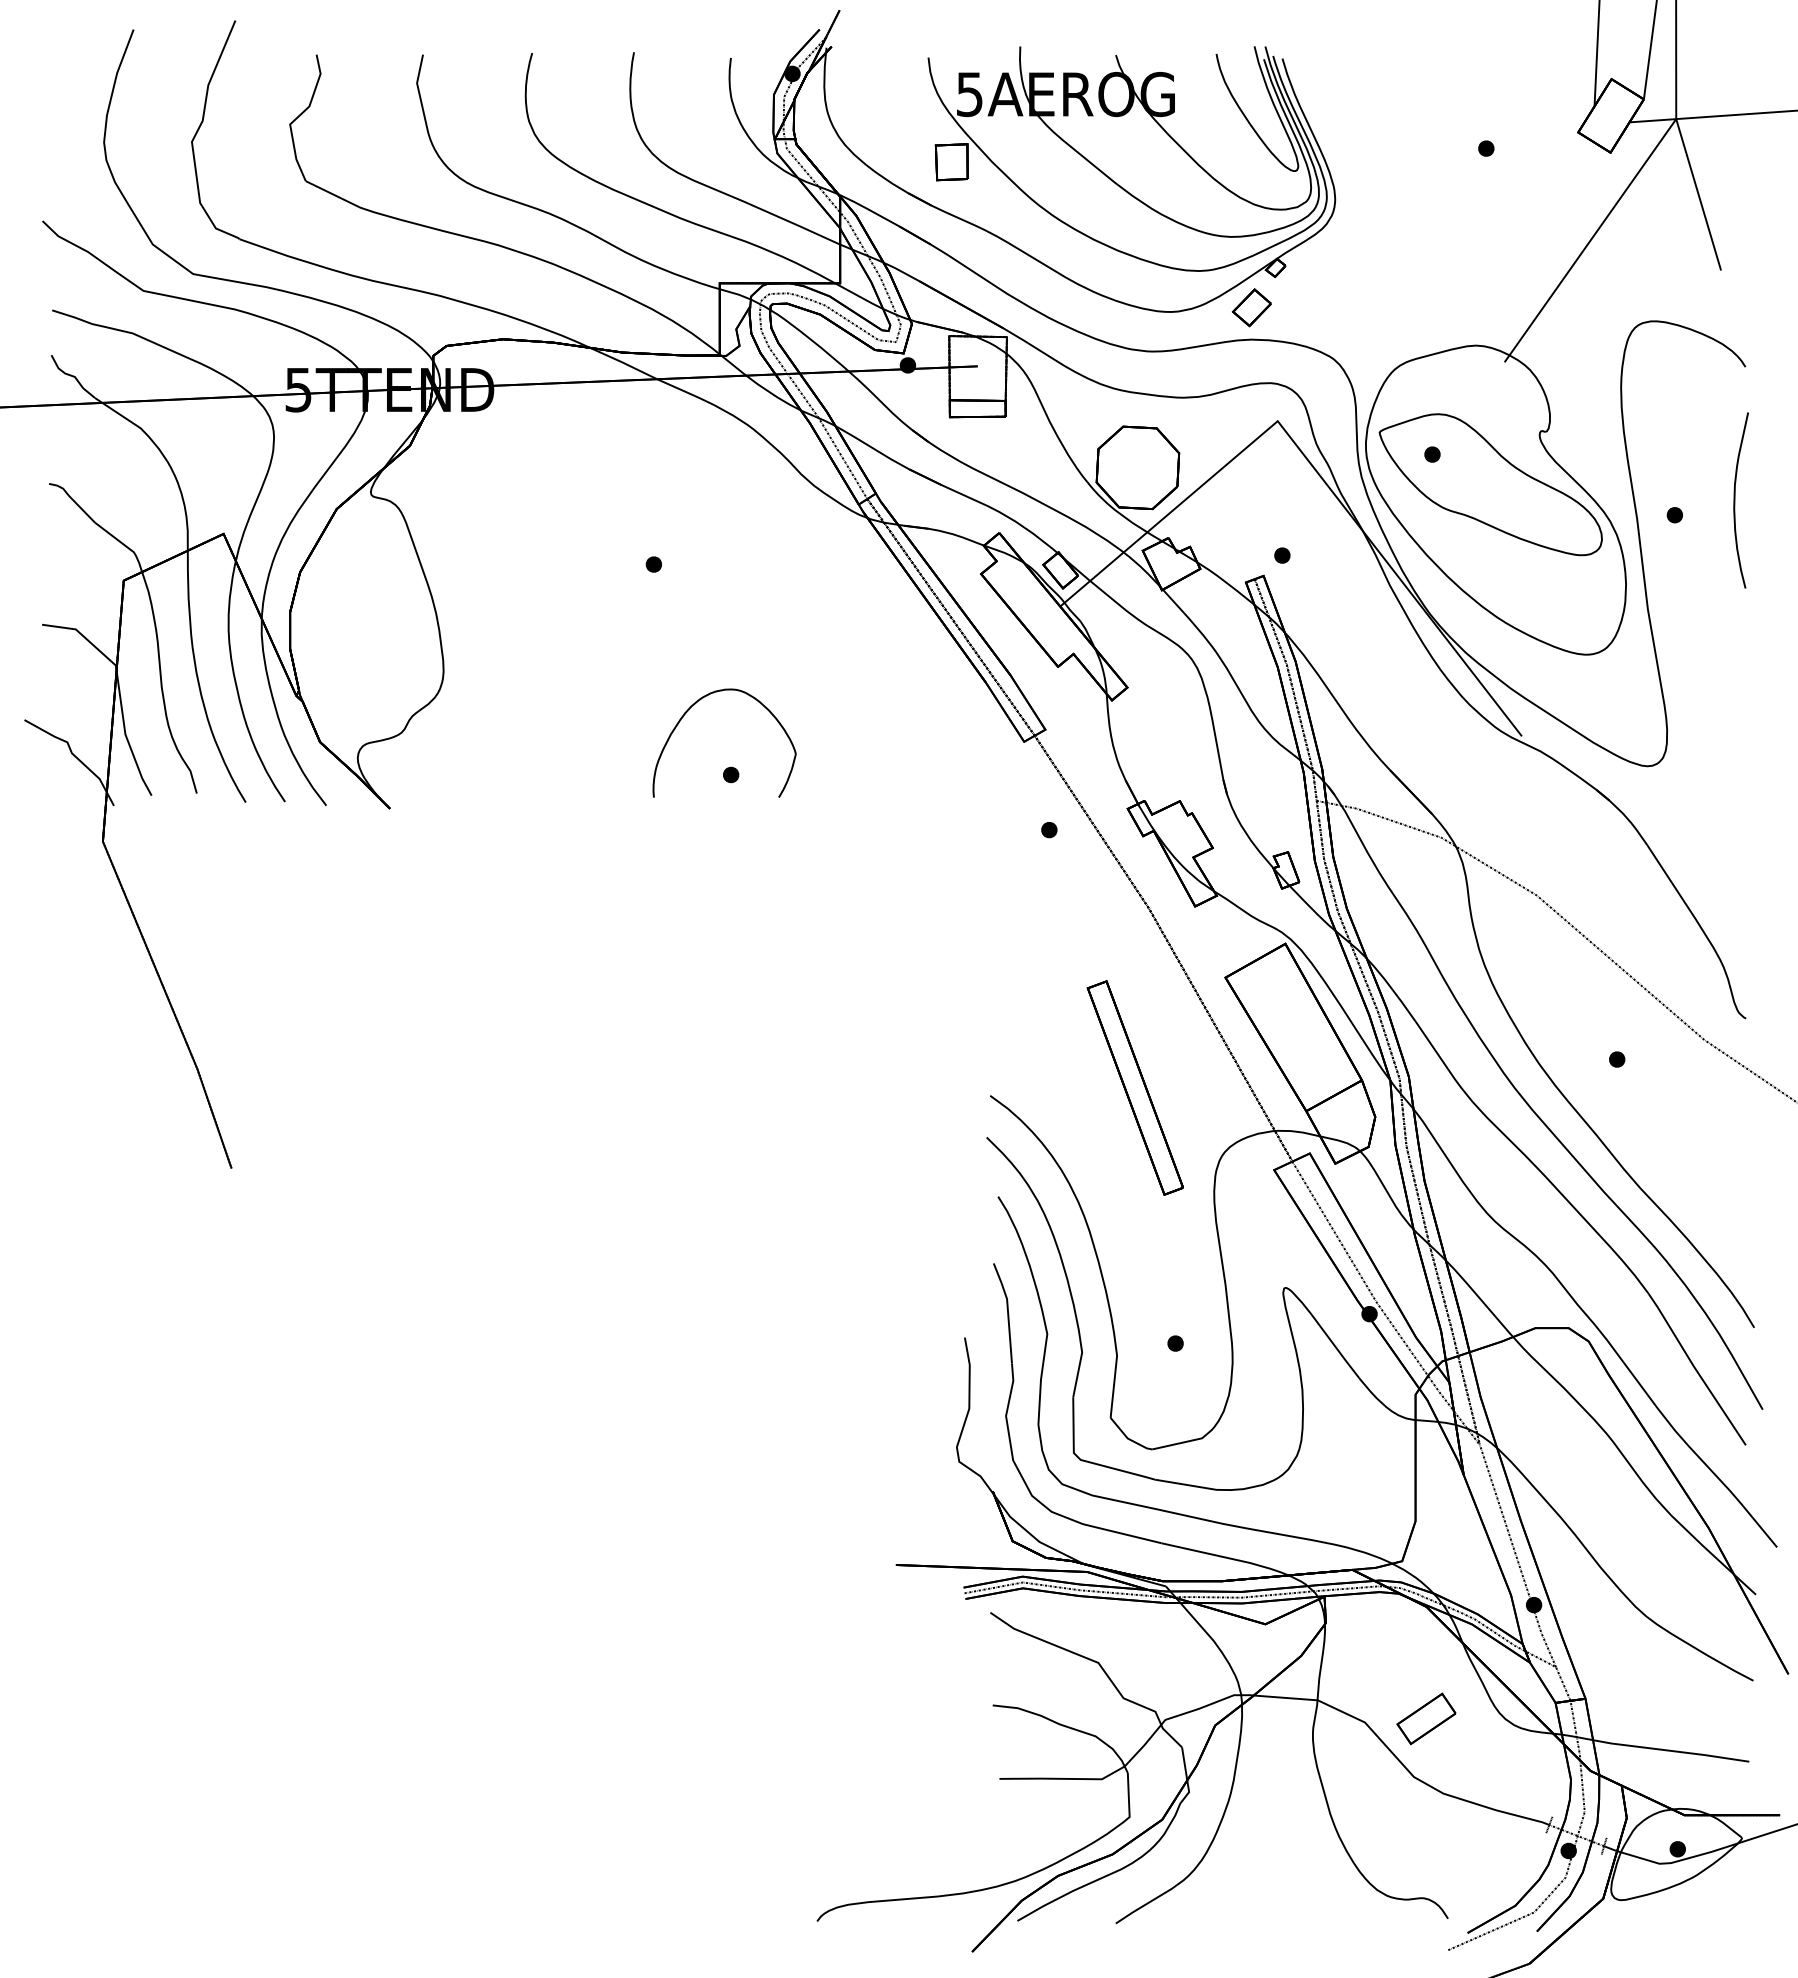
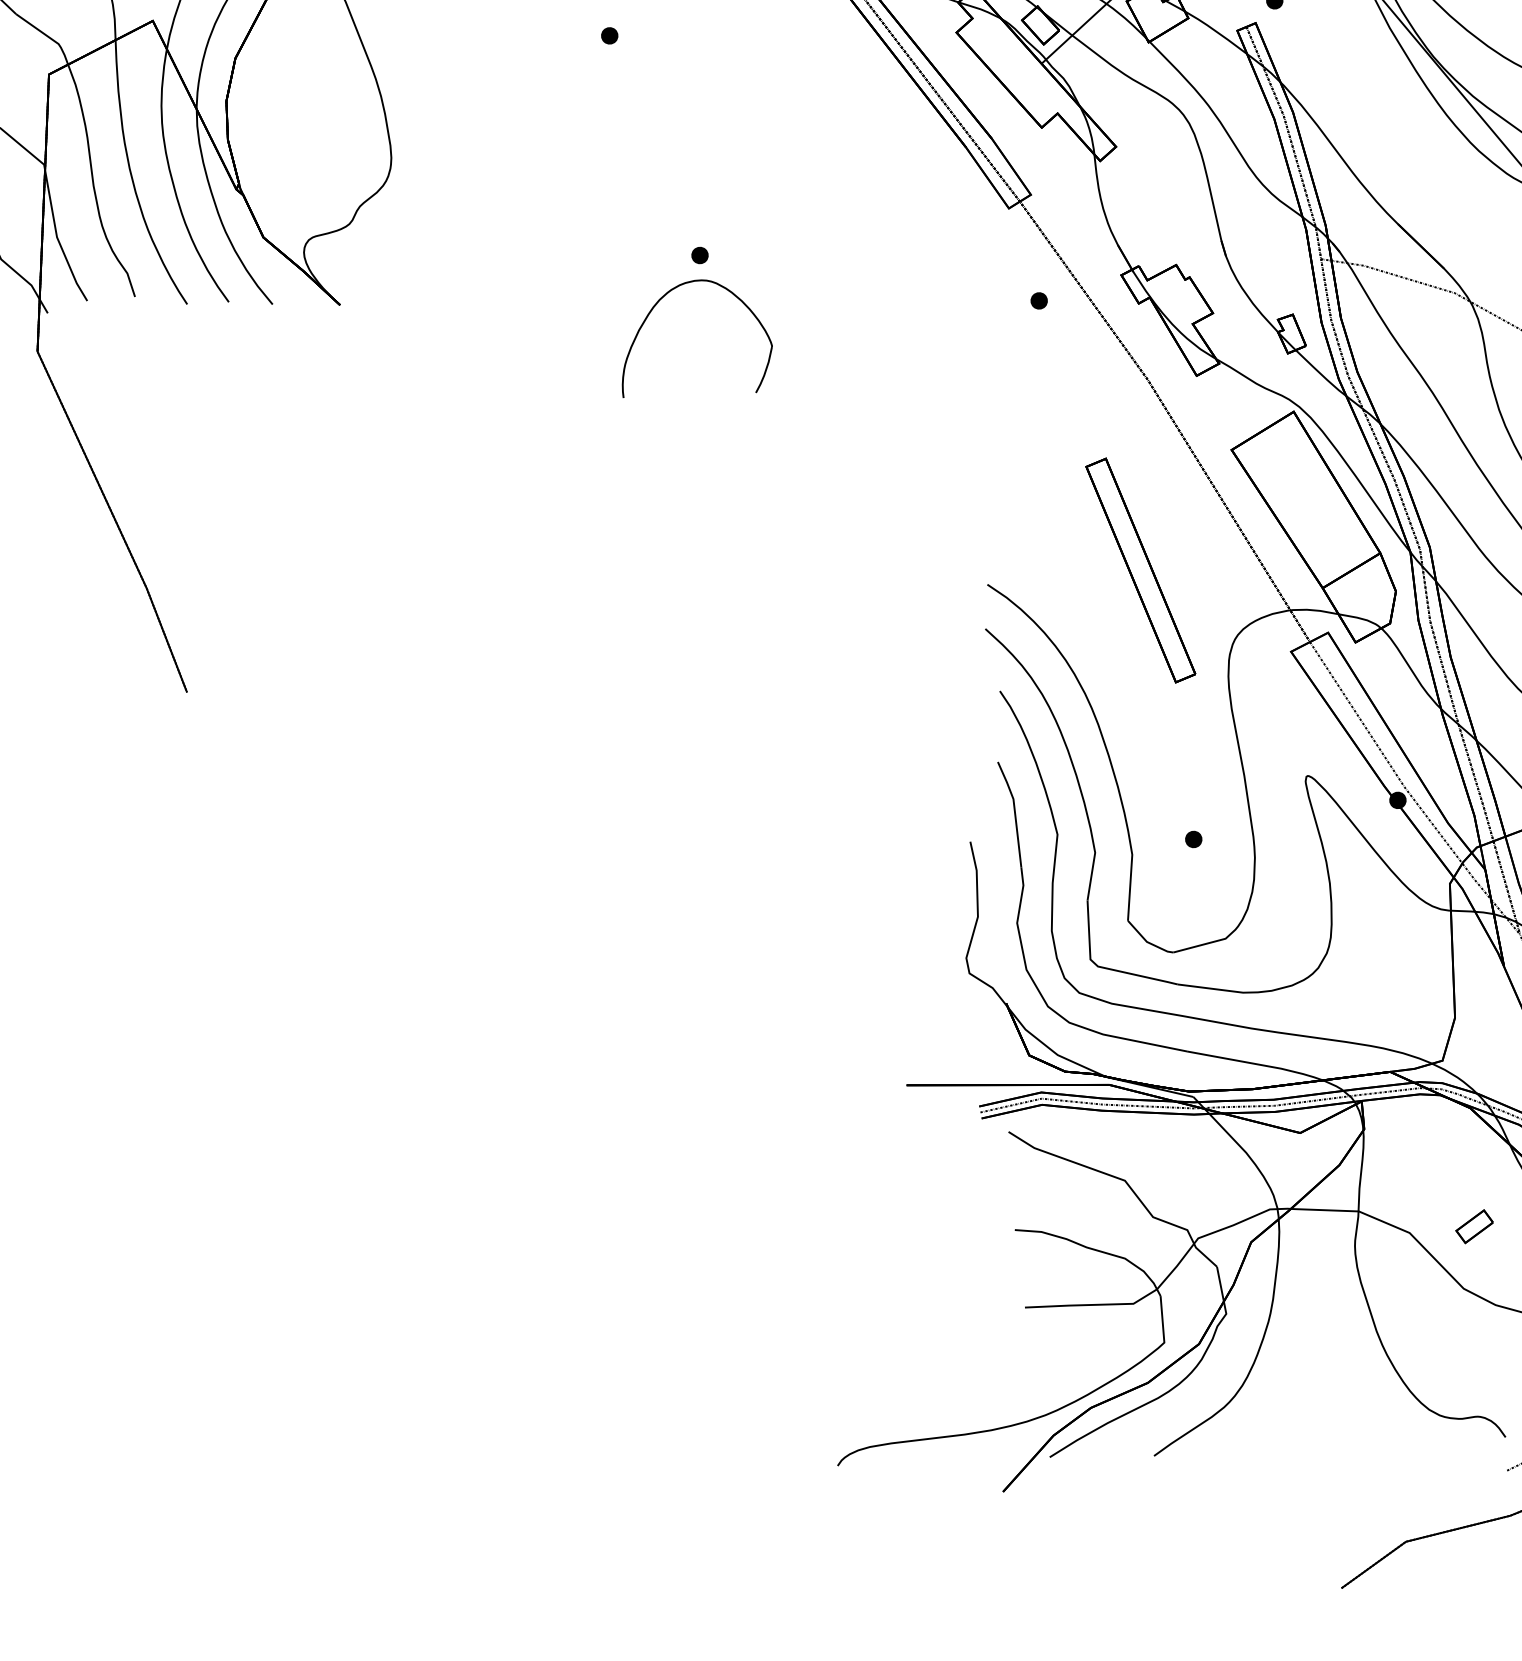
part: (688, 711) -> (656, 305), moved
part: (1426, 1718) -> (1474, 1226), size x0.6

